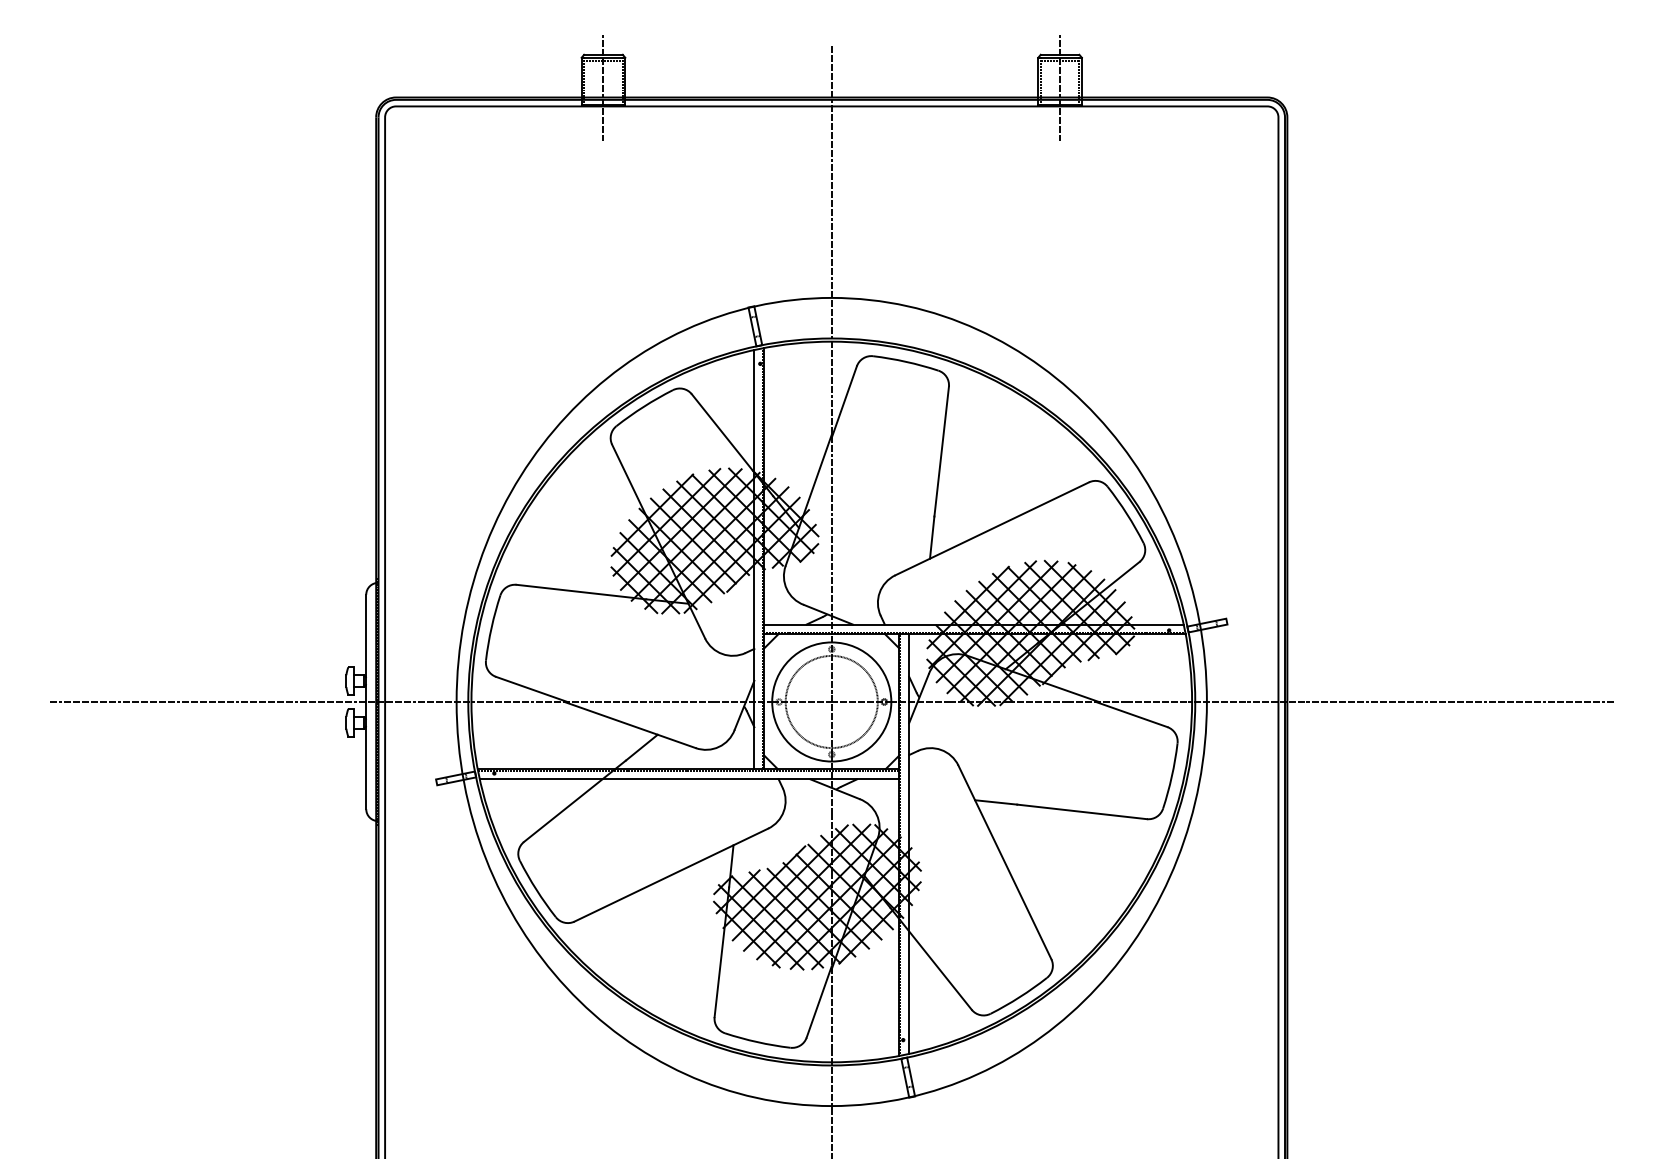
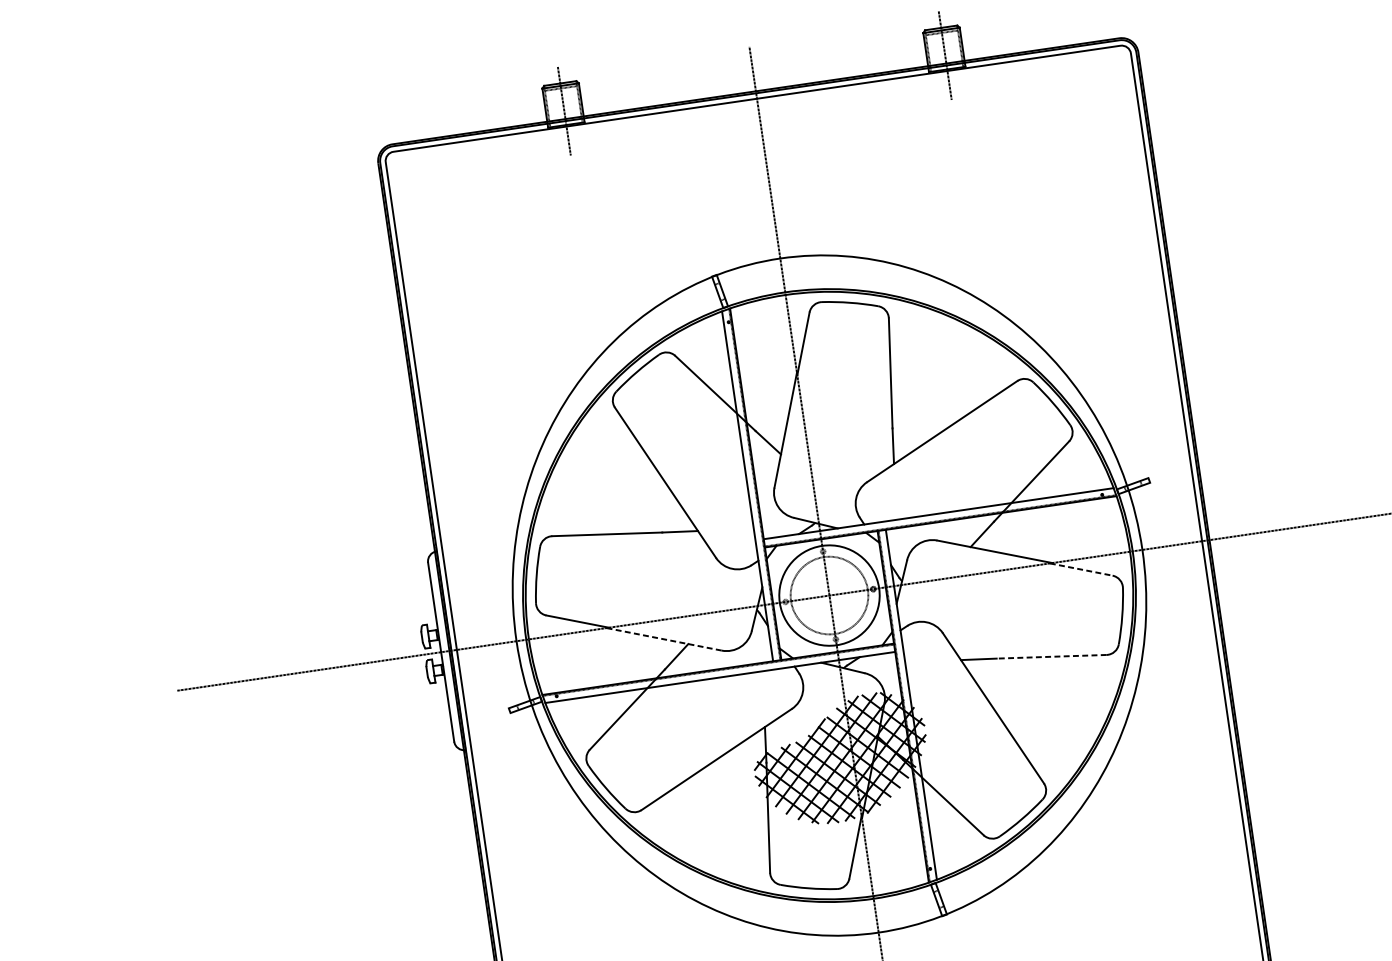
hatch: (714, 540) -> (712, 475), removed
hatch: (1030, 633) -> (986, 514), removed
line: (1131, 714) -> (1081, 569), solid -> dashed
line: (630, 725) -> (664, 639), solid -> dashed
line: (1081, 811) -> (1051, 656), solid -> dashed

